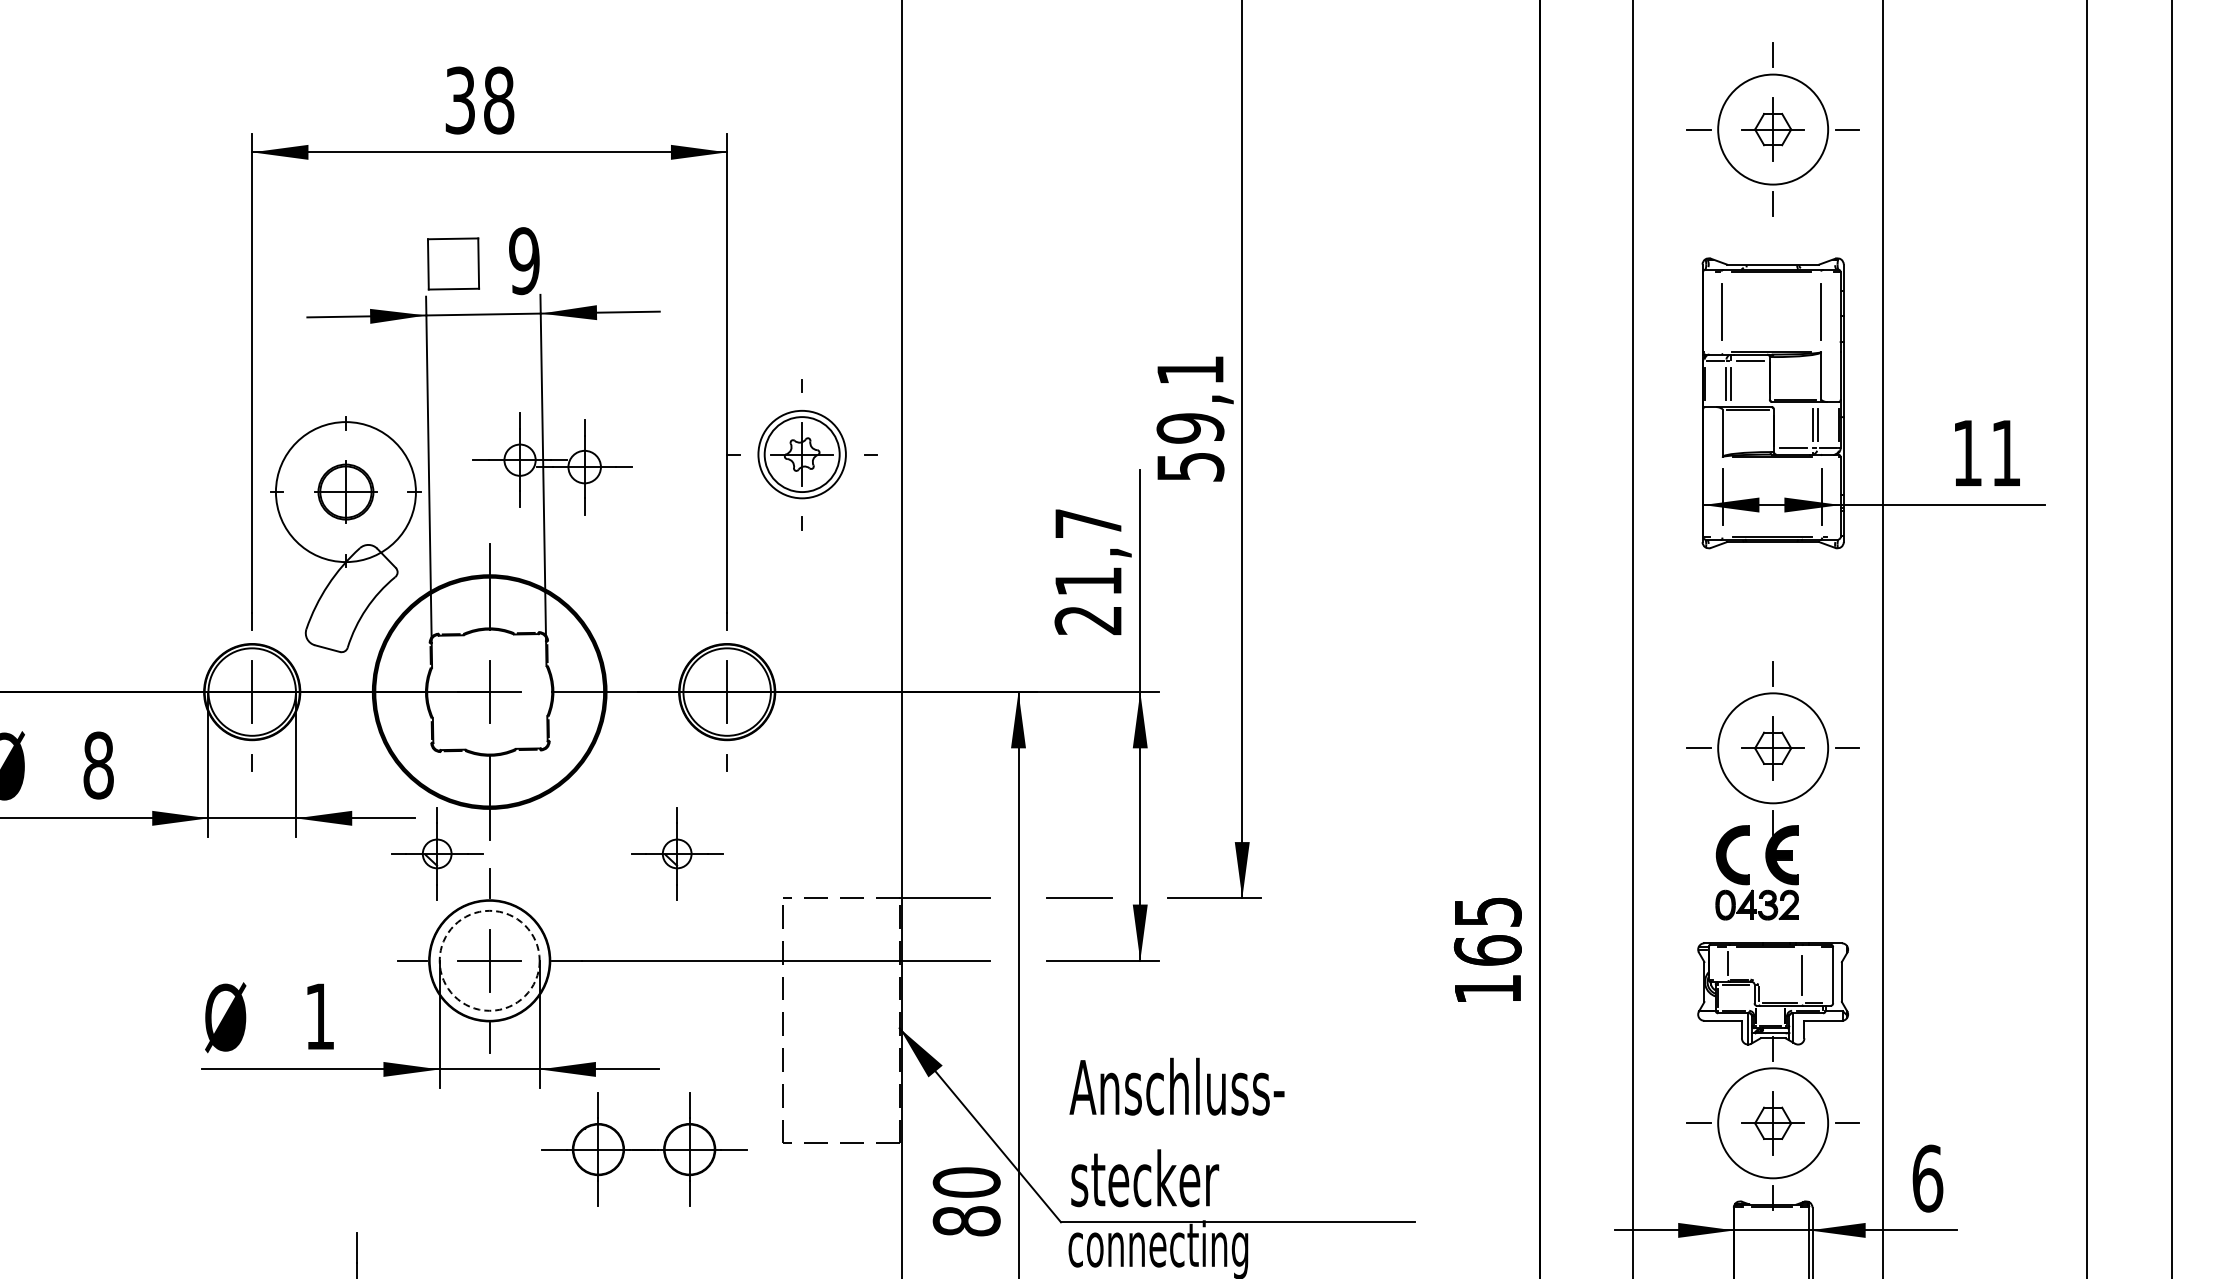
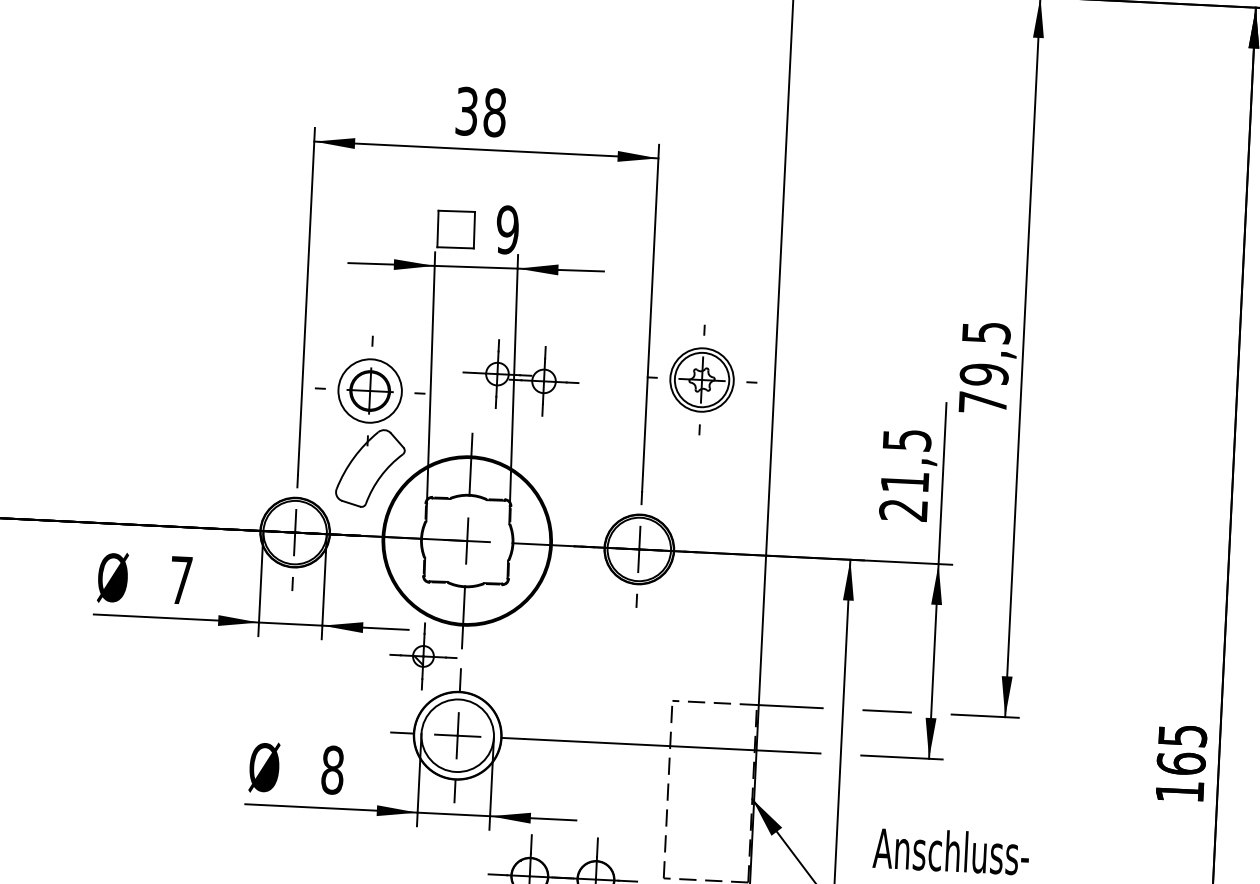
text: (1190, 418) -> (984, 367), 59,1 -> 79,5
circle: (345, 491) -> (369, 390), size x0.62
text: (1088, 523) -> (907, 440), 21,7 -> 21,5
text: (98, 765) -> (181, 580), 8 -> 7
part: (677, 853) -> (597, 664), removed
circle: (489, 960) -> (457, 735), dashed -> solid
text: (320, 1016) -> (333, 770), 1 -> 8

